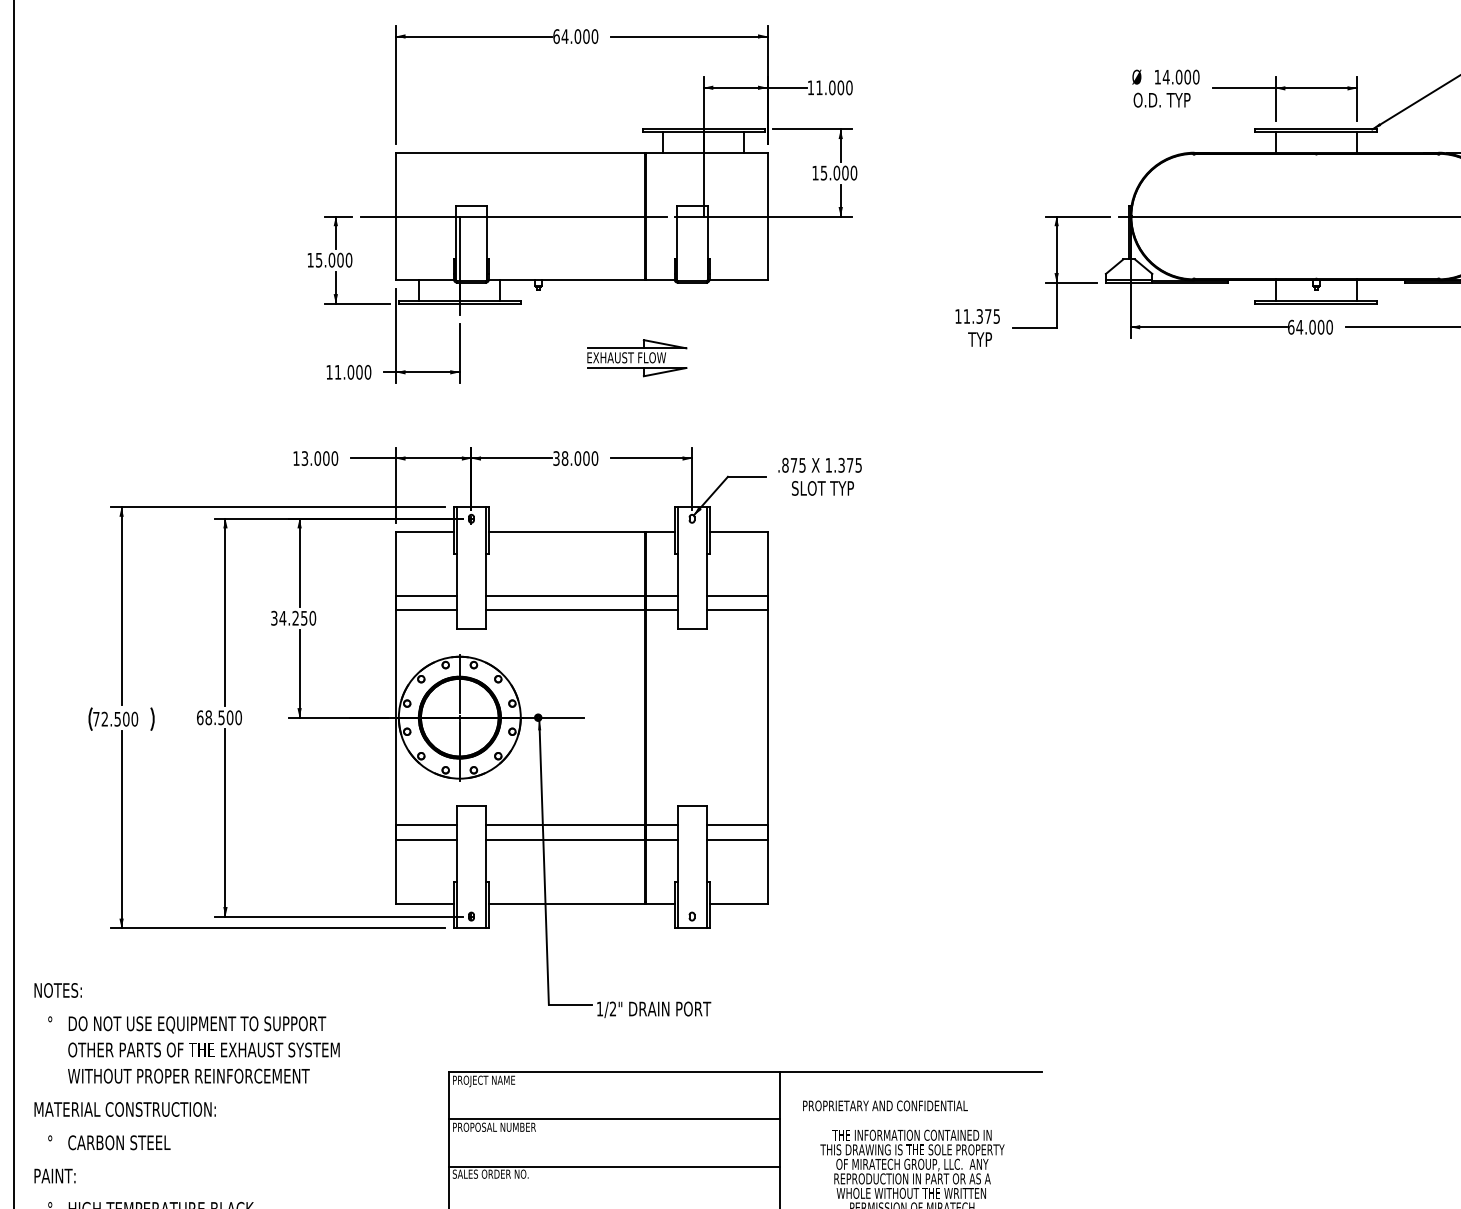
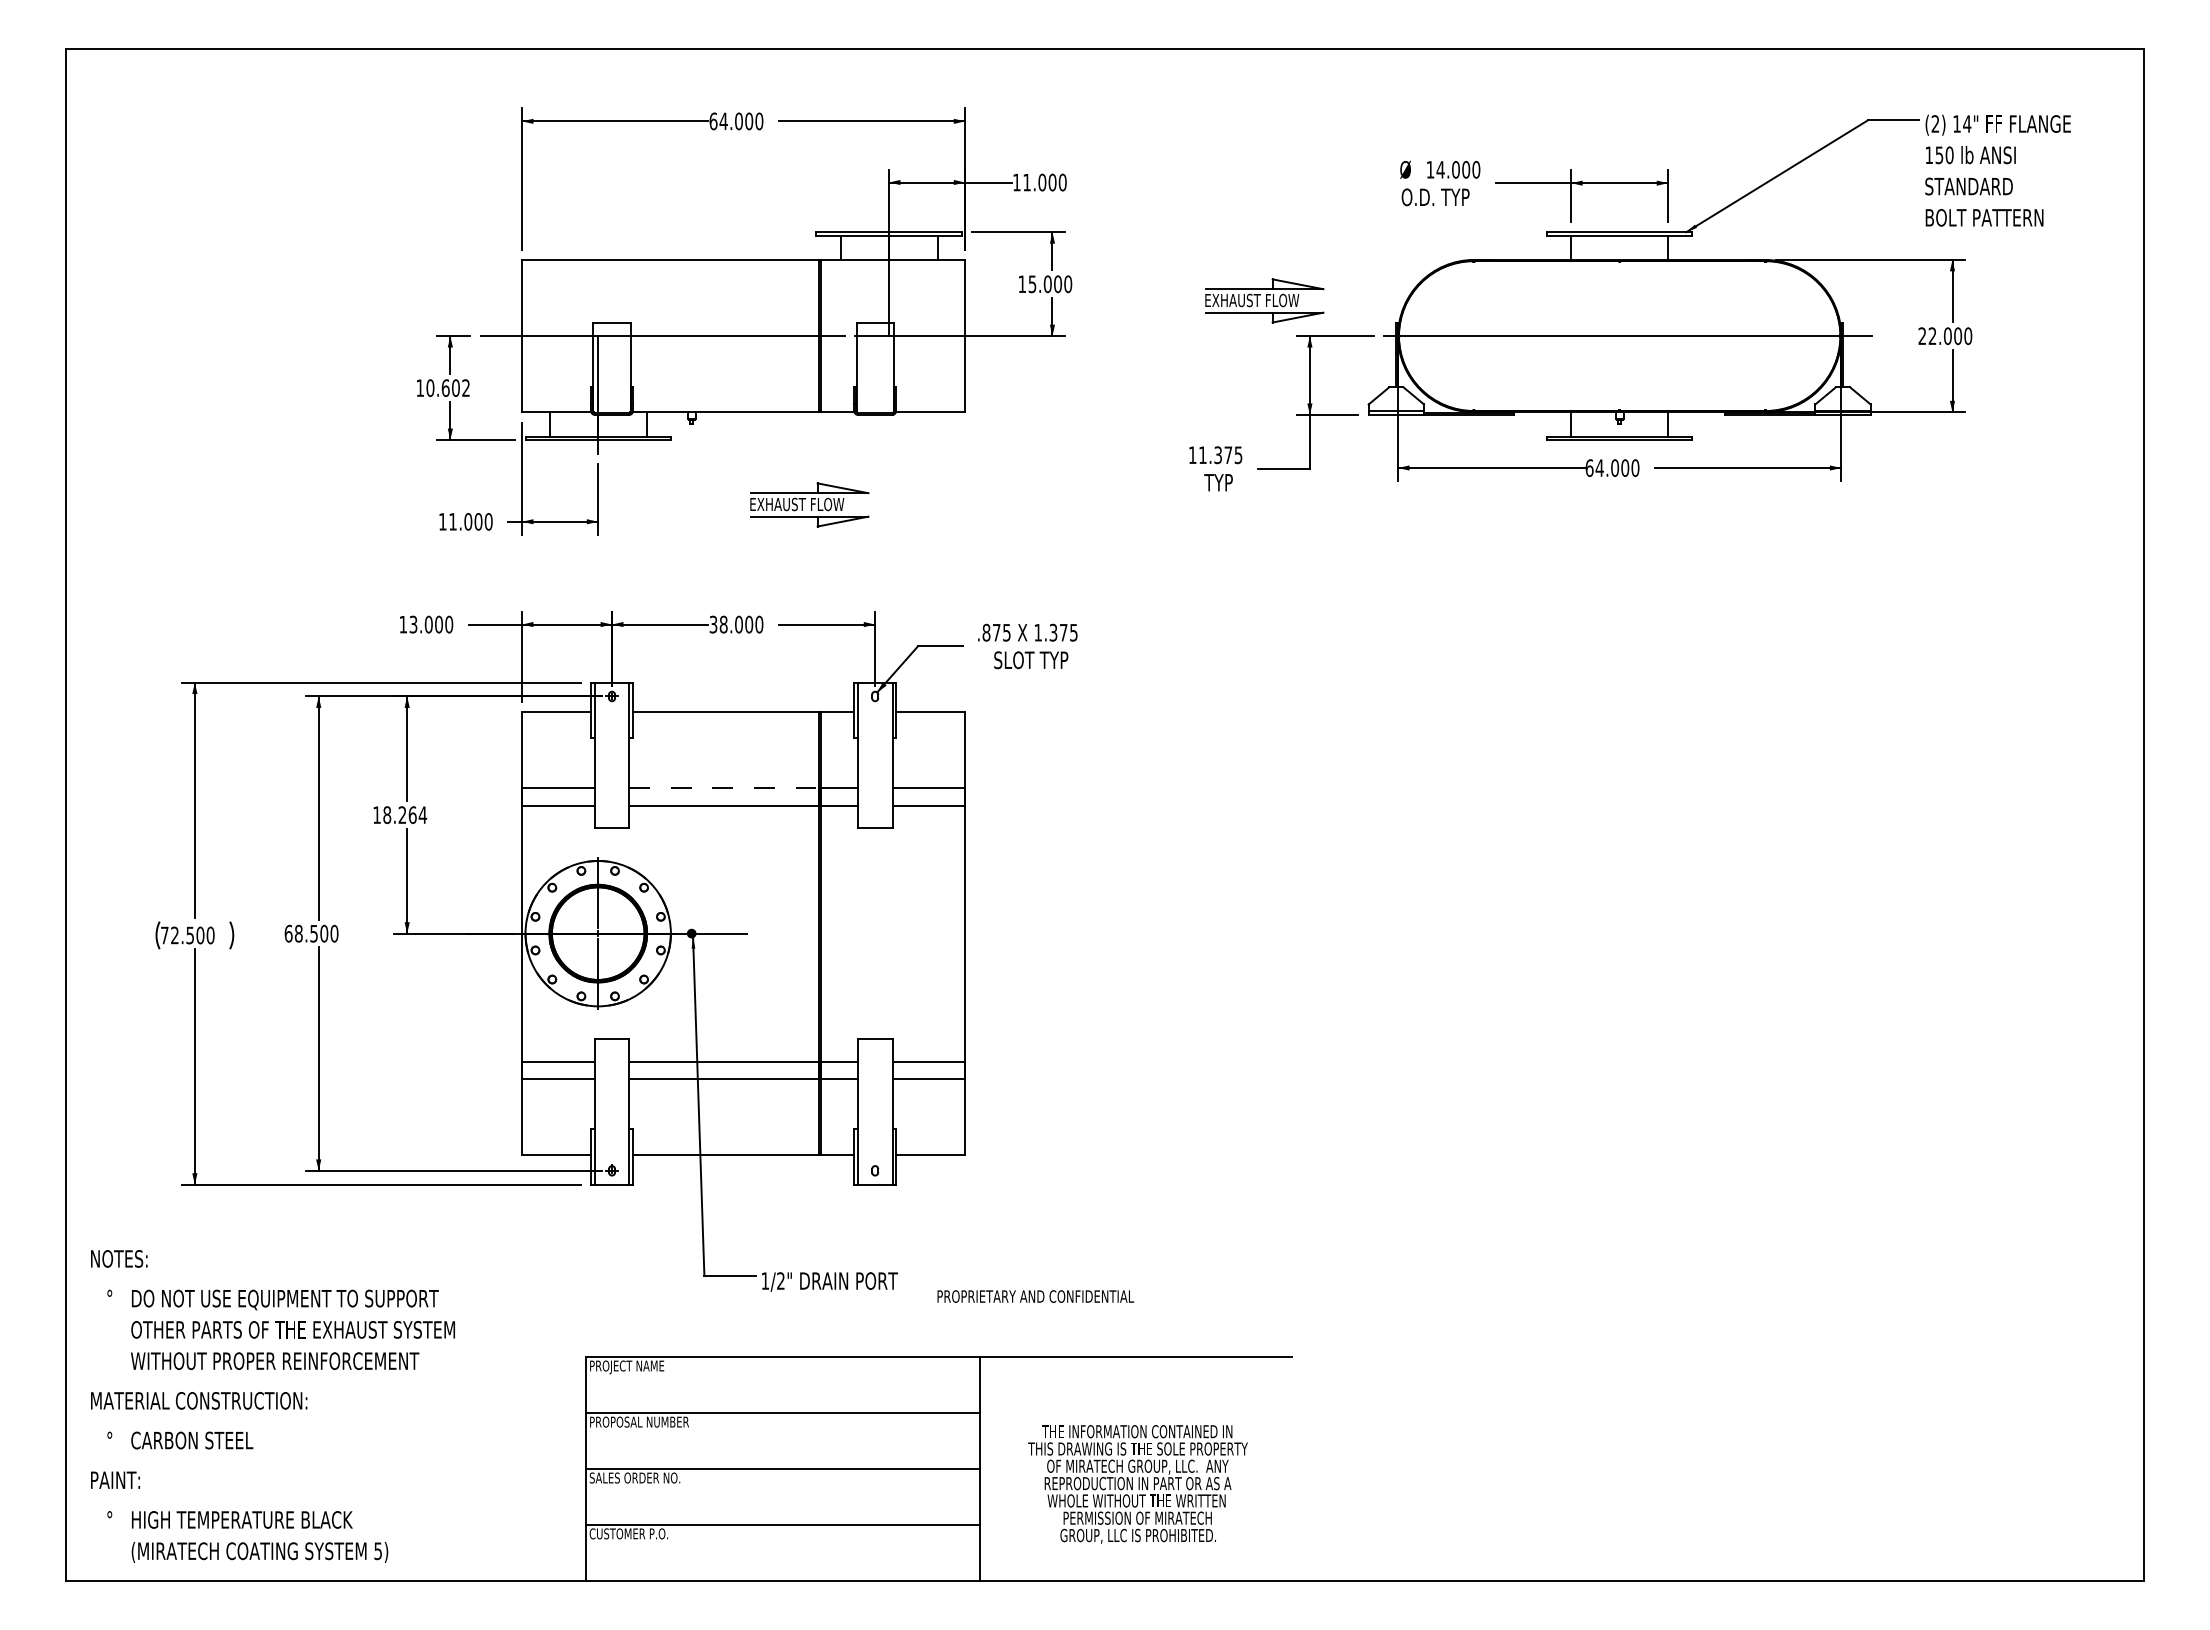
part: (1018, 186) -> (1264, 300), added
text: (334, 260) -> (448, 388), 15.000 -> 10.602
line: (565, 595) -> (724, 788), solid -> dashed
text: (294, 618) -> (400, 815), 34.250 -> 18.264
text: (885, 1105) -> (1035, 1296), moved

